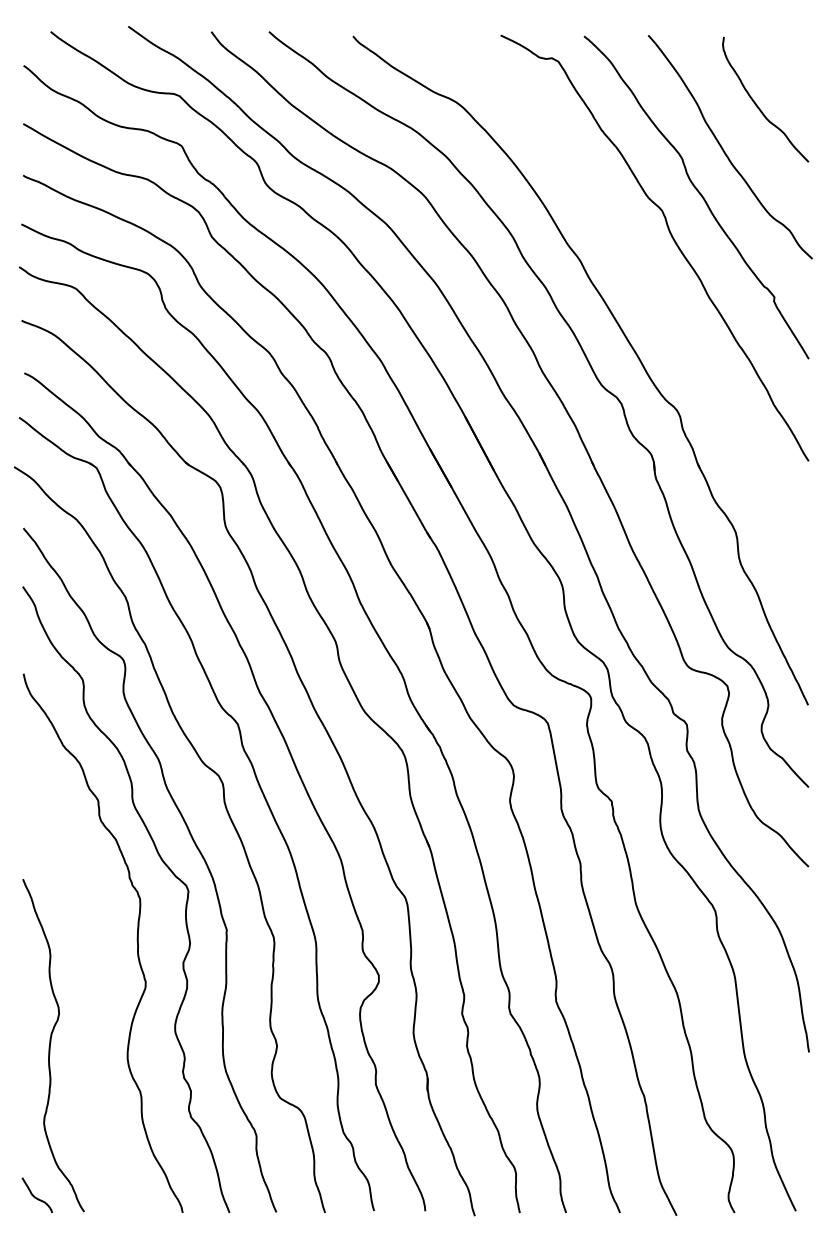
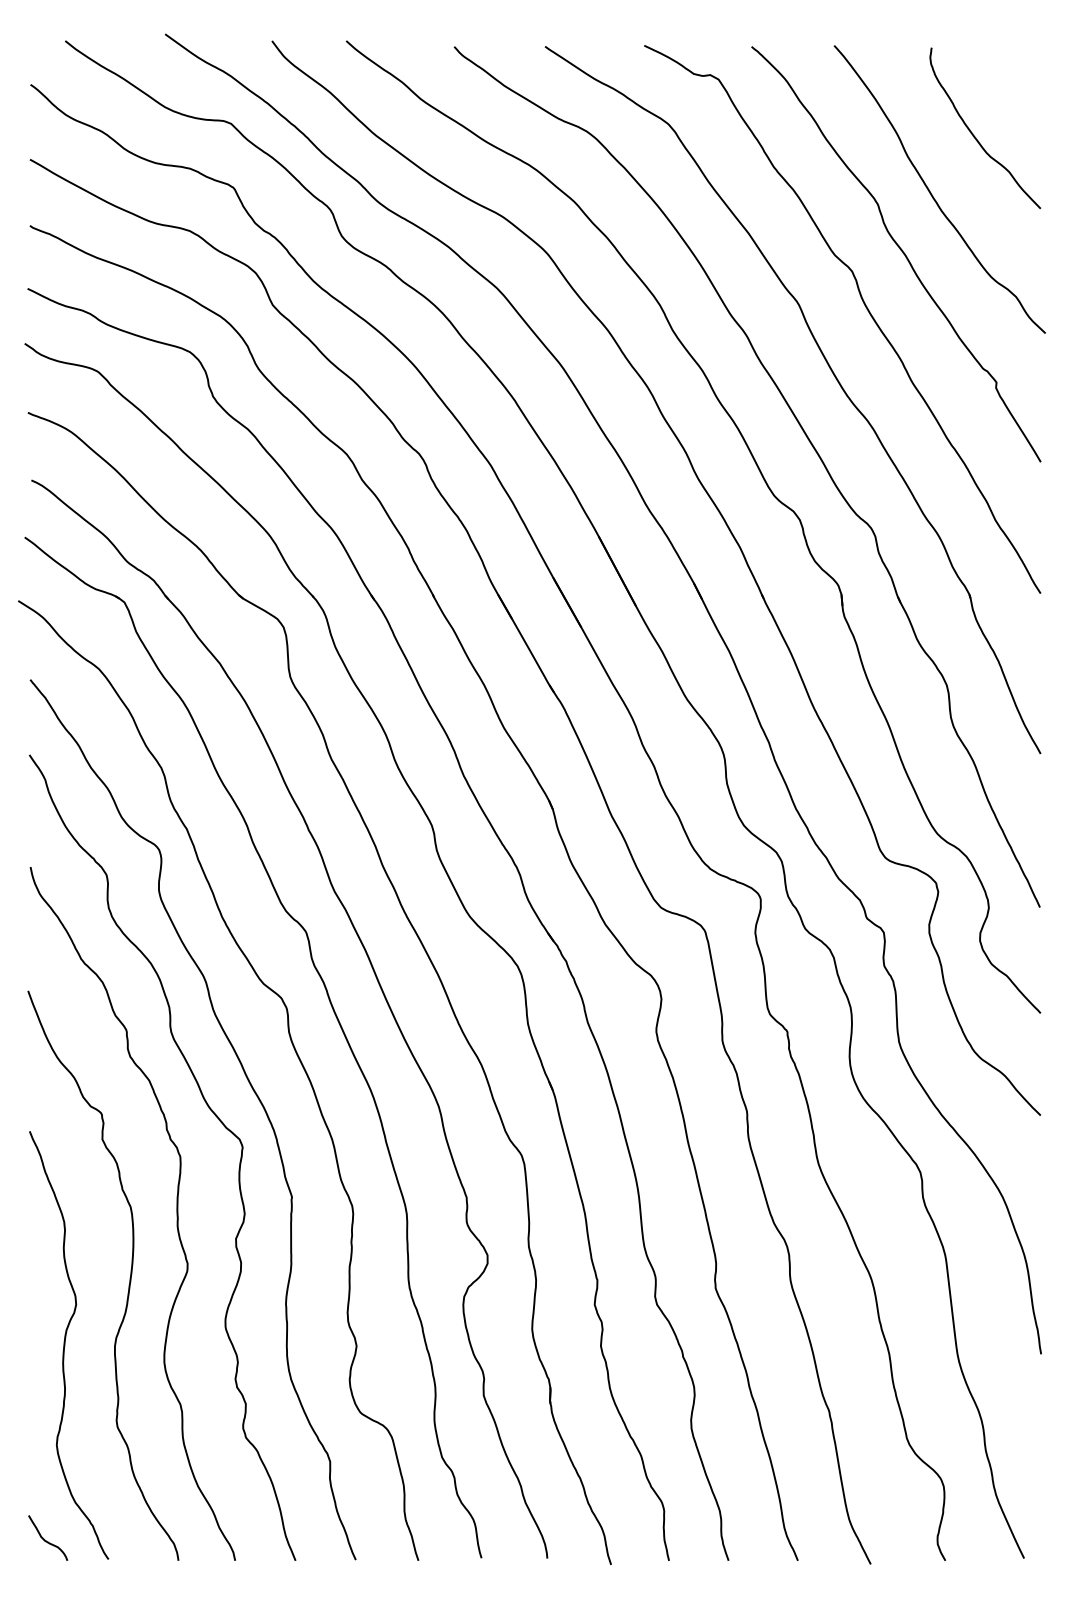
part: (648, 293) -> (834, 377), added
curve: (100, 992) -> (129, 1277), added

